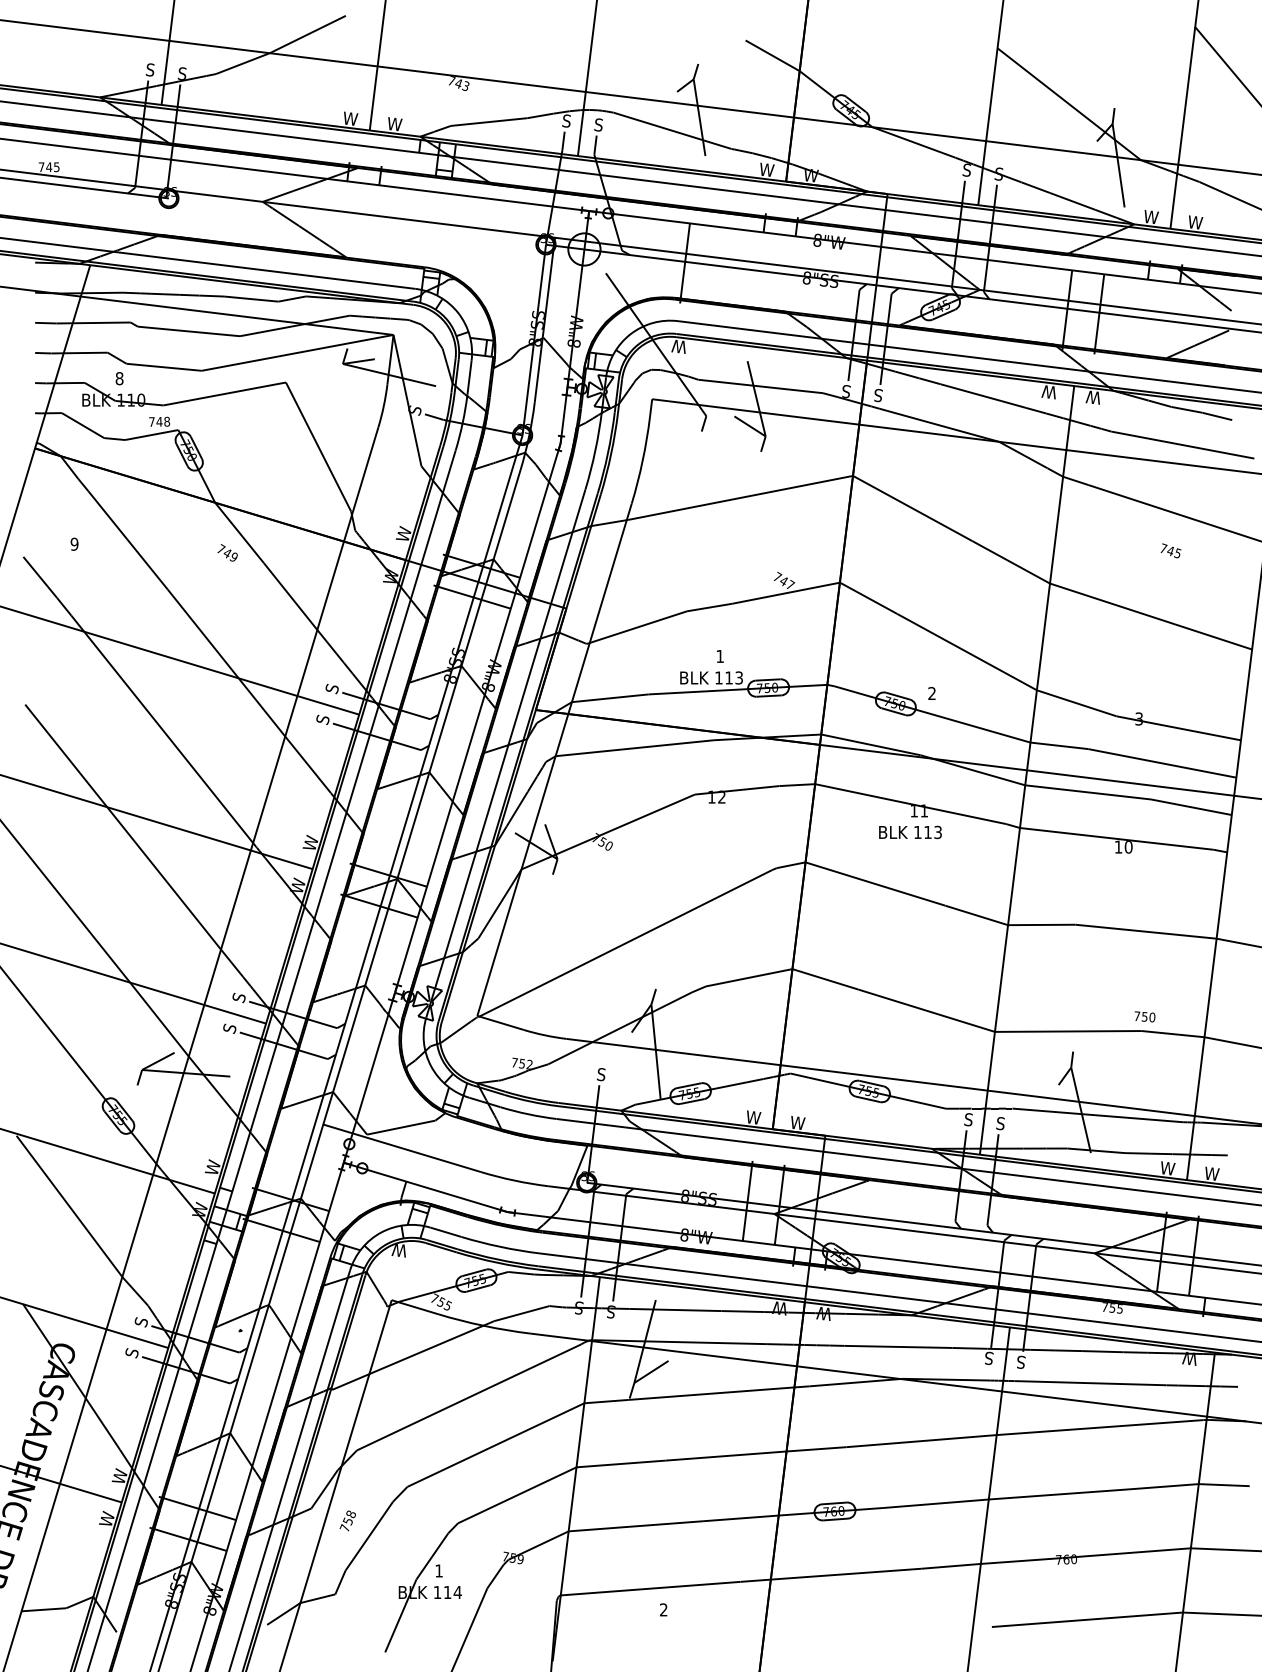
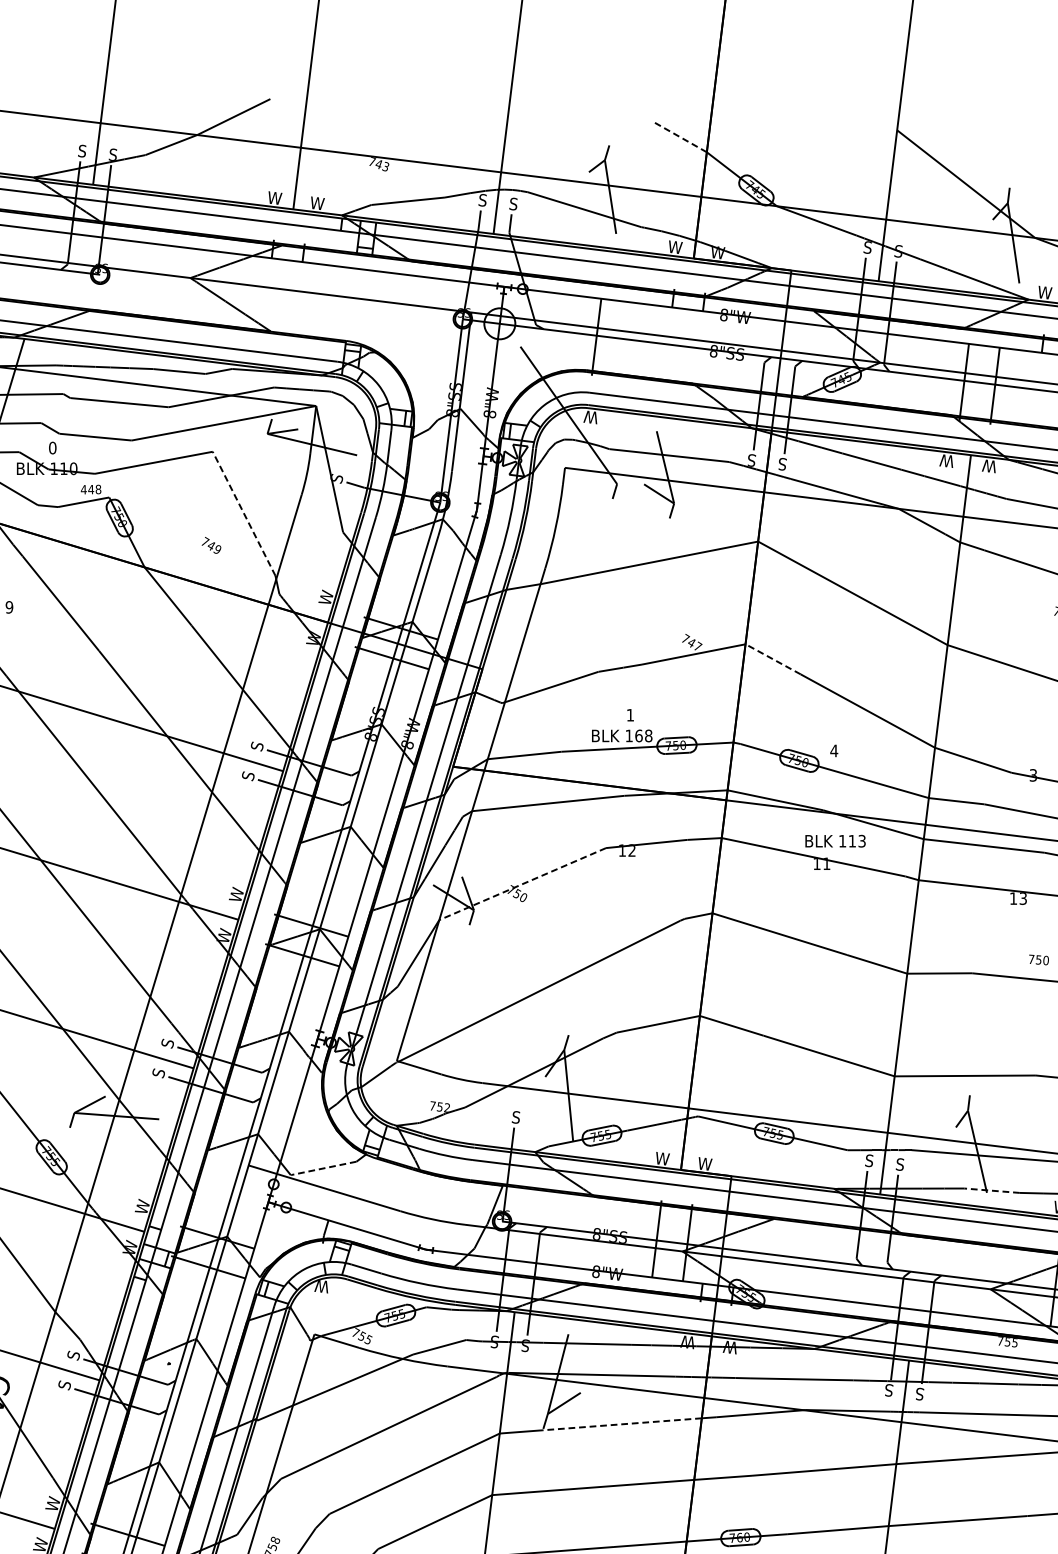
line: (772, 55) -> (680, 137), solid -> dashed
text: (119, 378) -> (52, 447), 8 -> 0
text: (151, 421) -> (83, 489), 748 -> 448
line: (318, 446) -> (244, 513), solid -> dashed
text: (227, 552) -> (211, 545), moved
line: (868, 598) -> (773, 659), solid -> dashed
text: (734, 677) -> (644, 735), 113 -> 168
text: (931, 693) -> (833, 750), 2 -> 4
line: (607, 832) -> (522, 884), solid -> dashed
text: (910, 832) -> (835, 841), moved
text: (1128, 847) -> (1023, 898), 10 -> 13
text: (1144, 1016) -> (1038, 959), moved
line: (401, 1127) -> (323, 1168), solid -> dashed
line: (1096, 1150) -> (992, 1190), solid -> dashed
line: (710, 1393) -> (621, 1424), solid -> dashed

